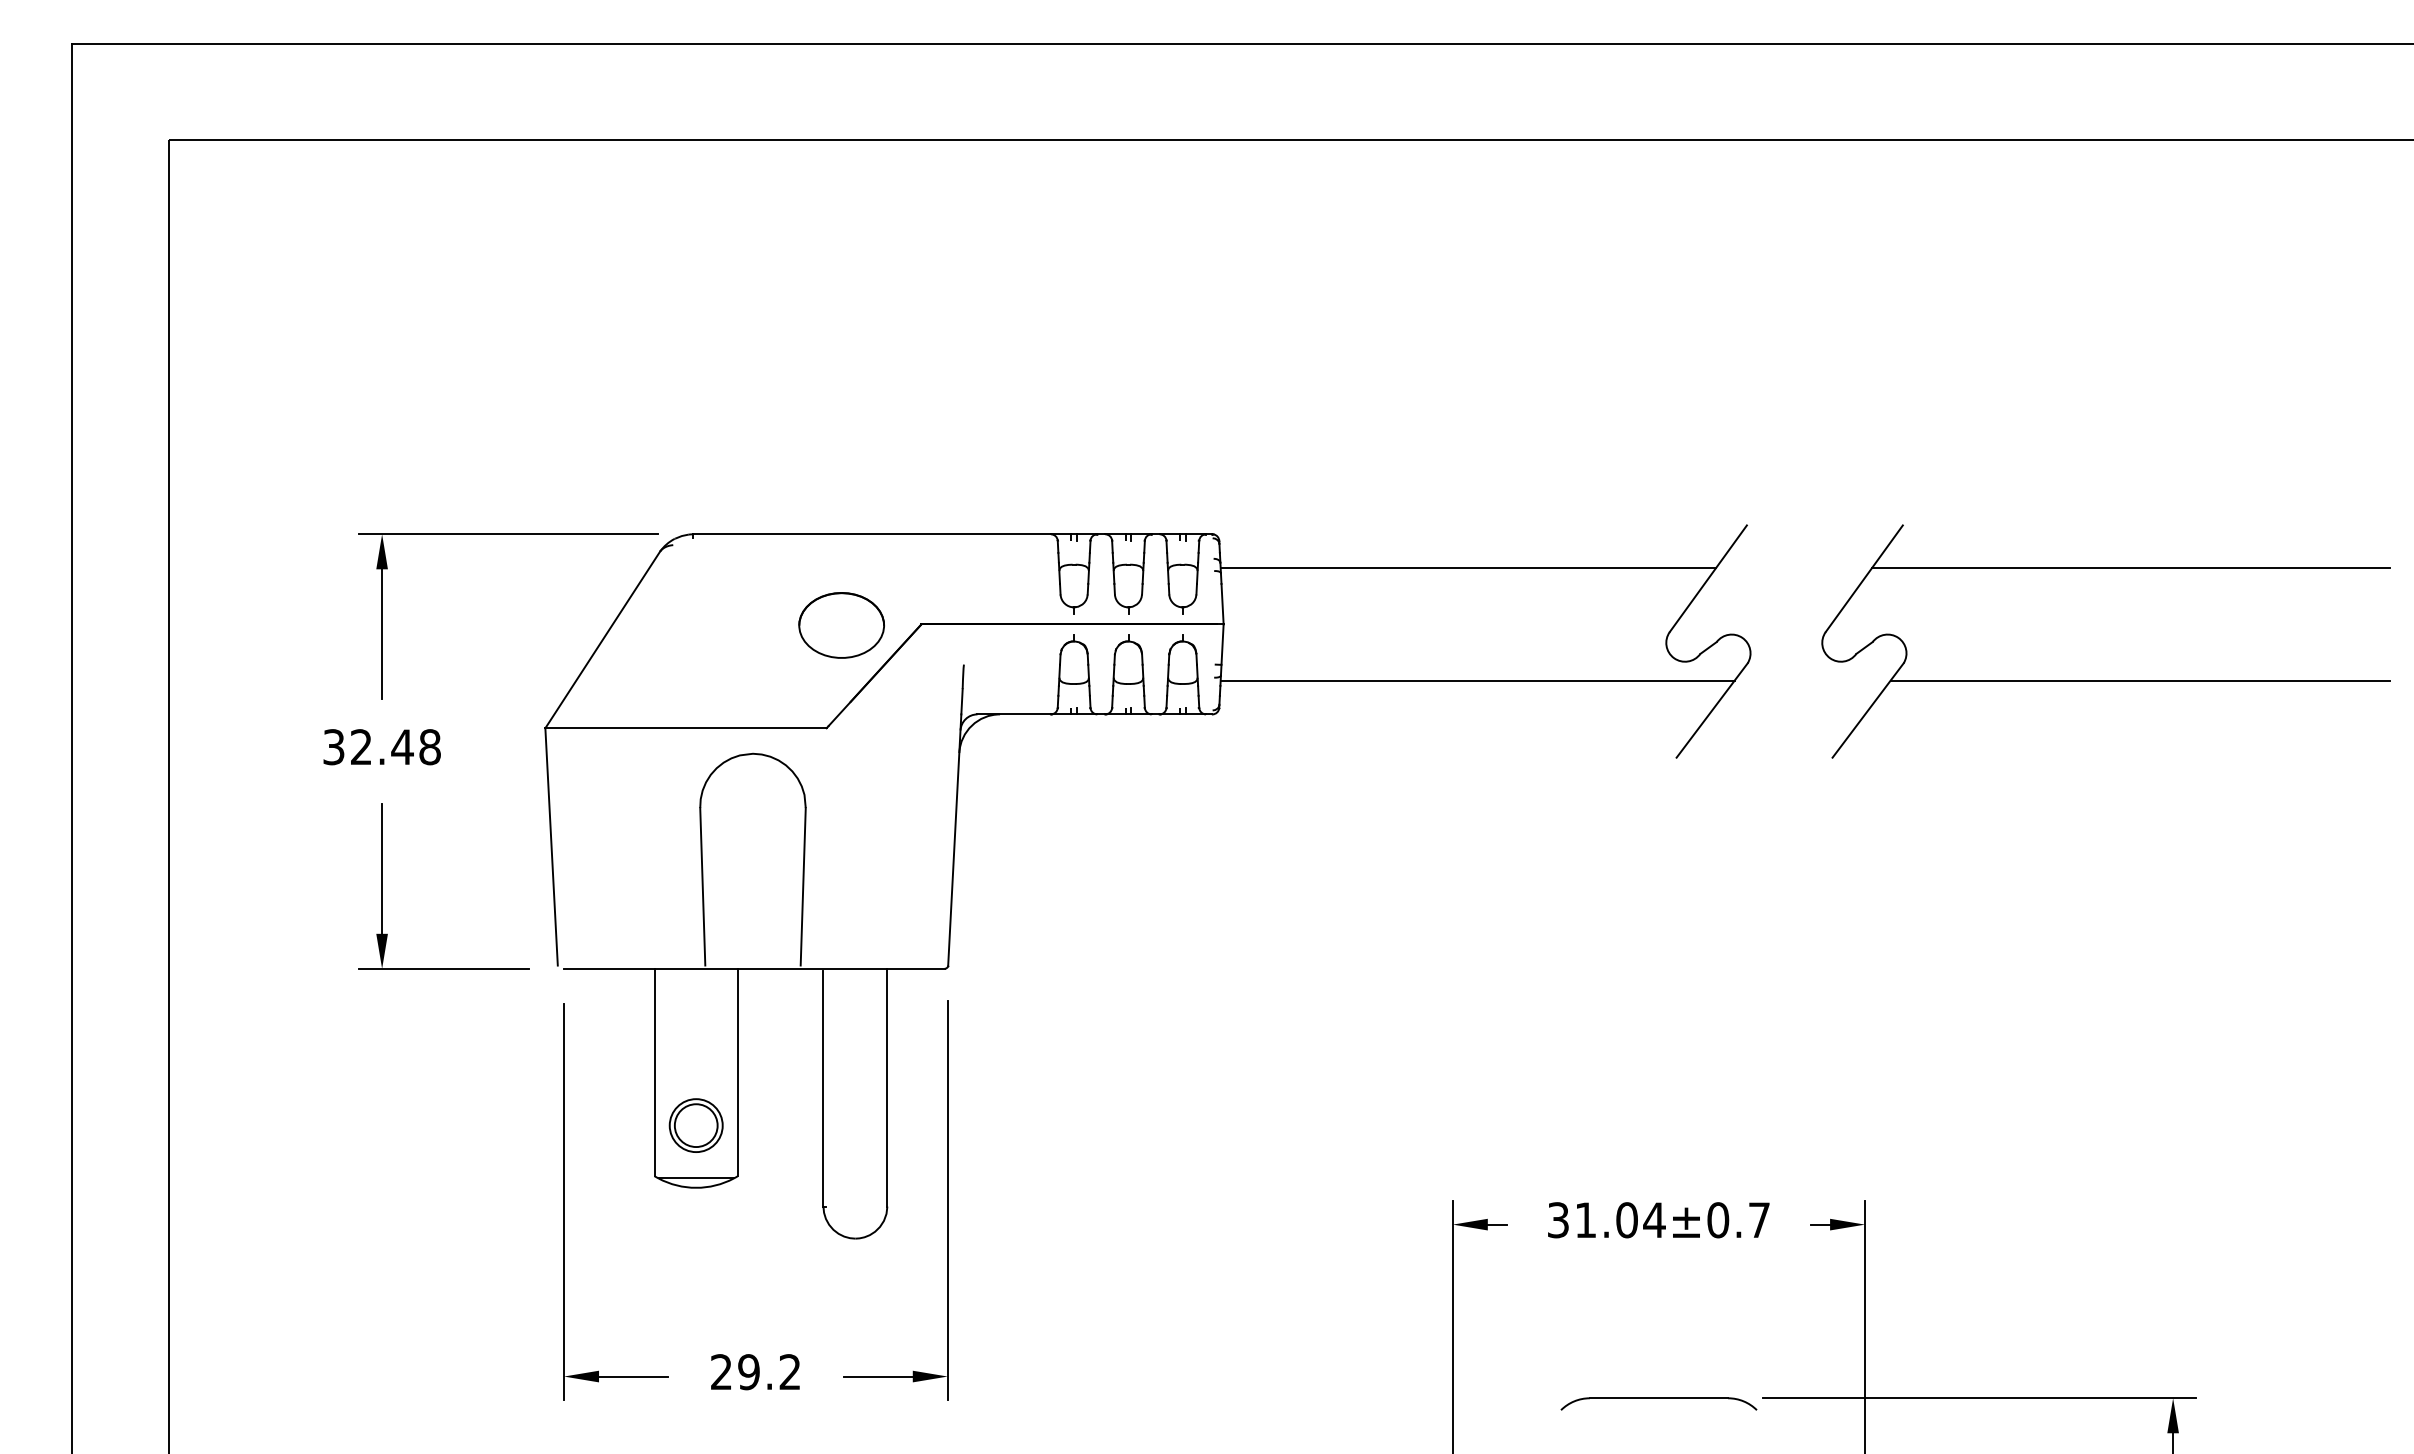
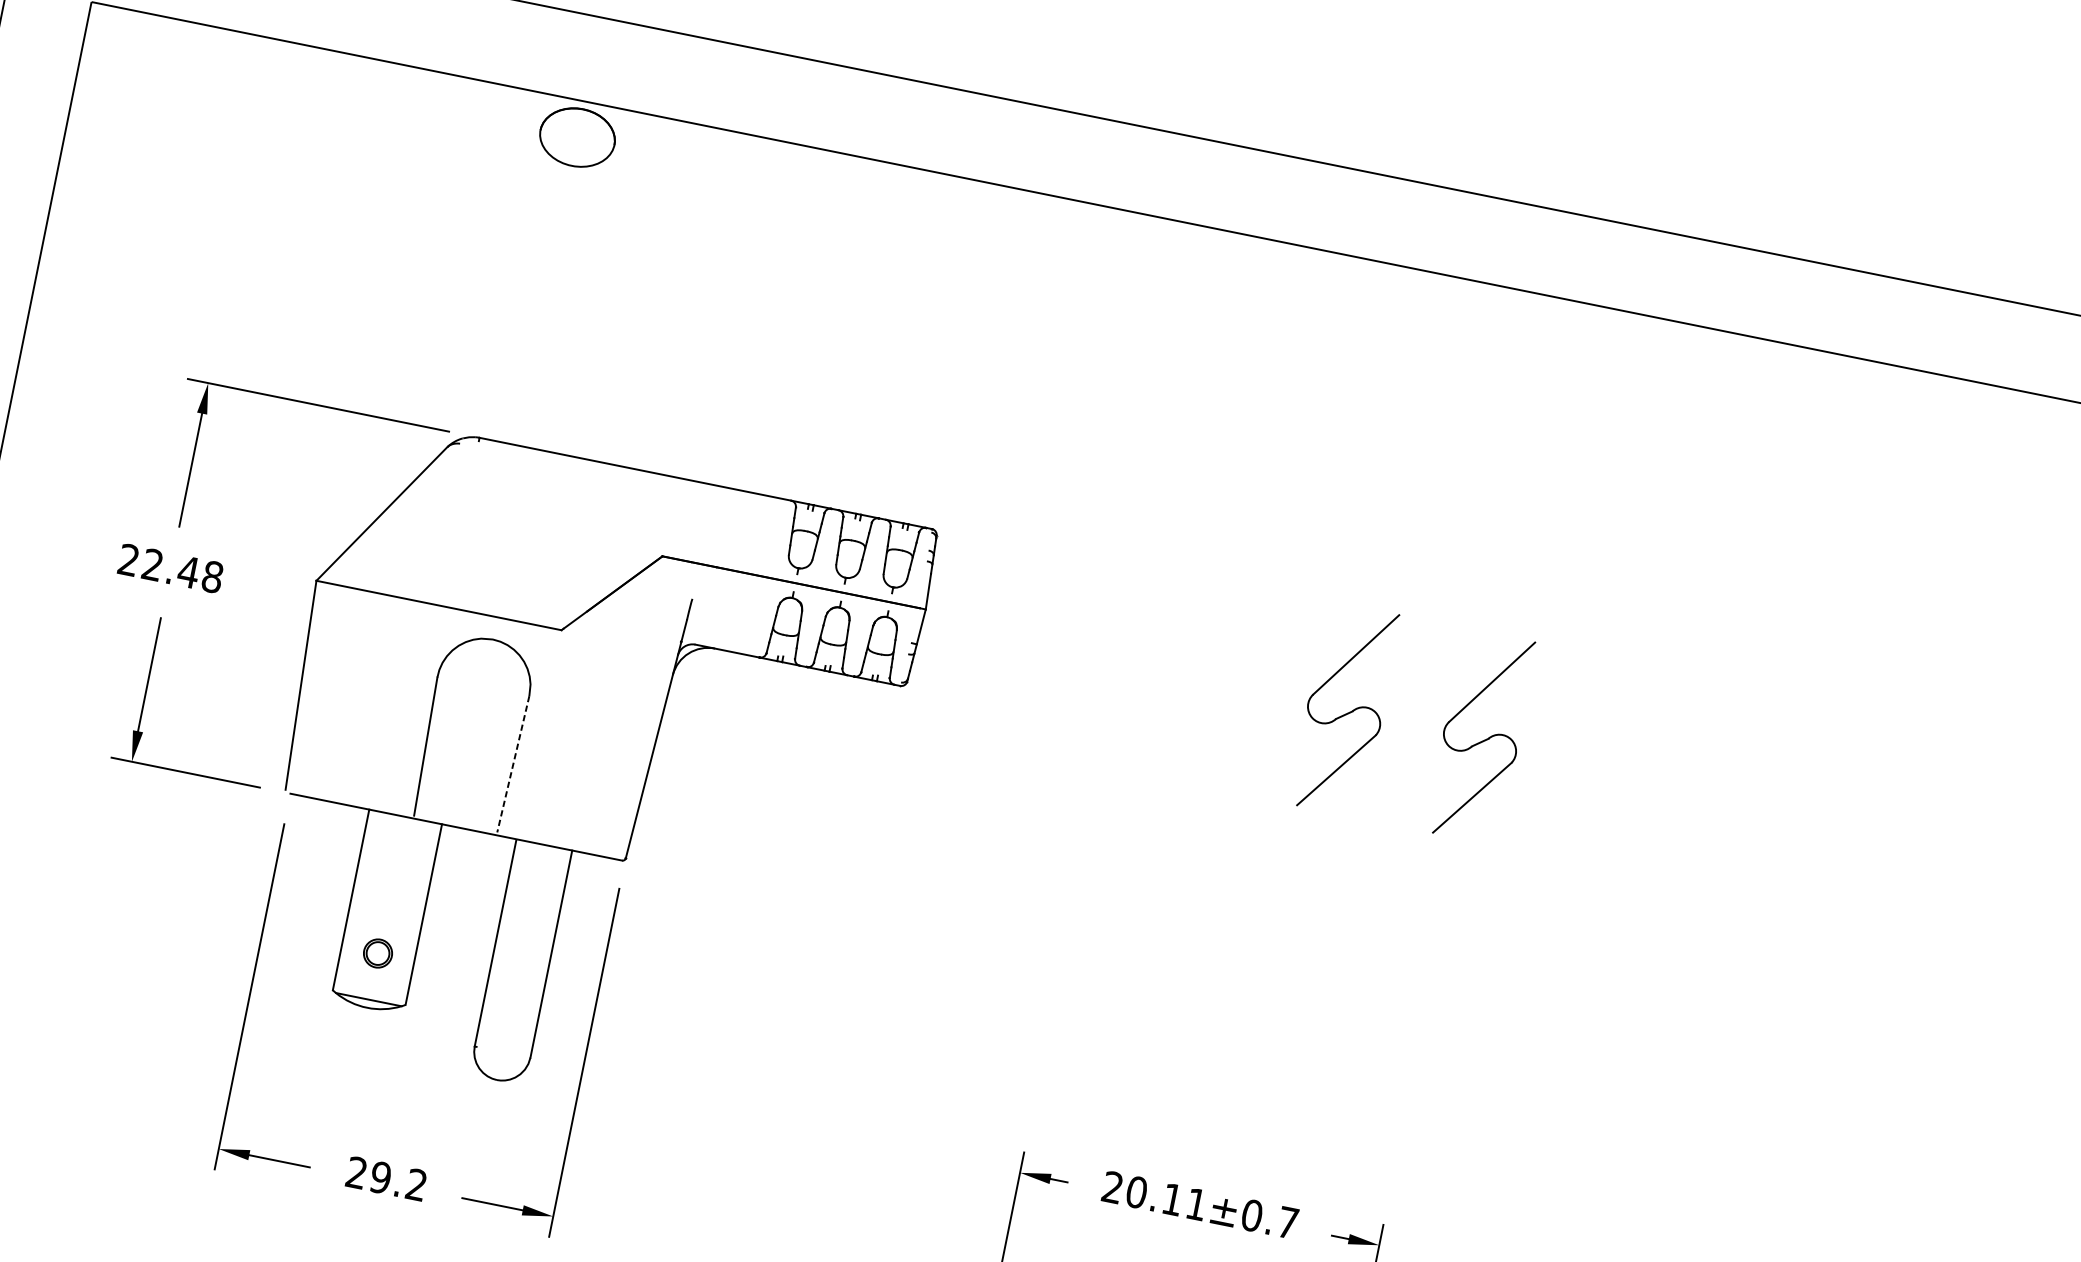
line: (1468, 567) -> (1149, 602), removed
line: (2130, 567) -> (1726, 719), removed
part: (841, 625) -> (577, 137), moved
line: (1477, 680) -> (1137, 702), removed
line: (2139, 680) -> (1714, 819), removed
text: (333, 747) -> (128, 560), 32.48 -> 22.48
line: (803, 886) -> (513, 764), solid -> dashed
part: (695, 1125) -> (377, 953), size x0.6
text: (1606, 1220) -> (1154, 1196), 31.04±0.7 -> 20.11±0.7

